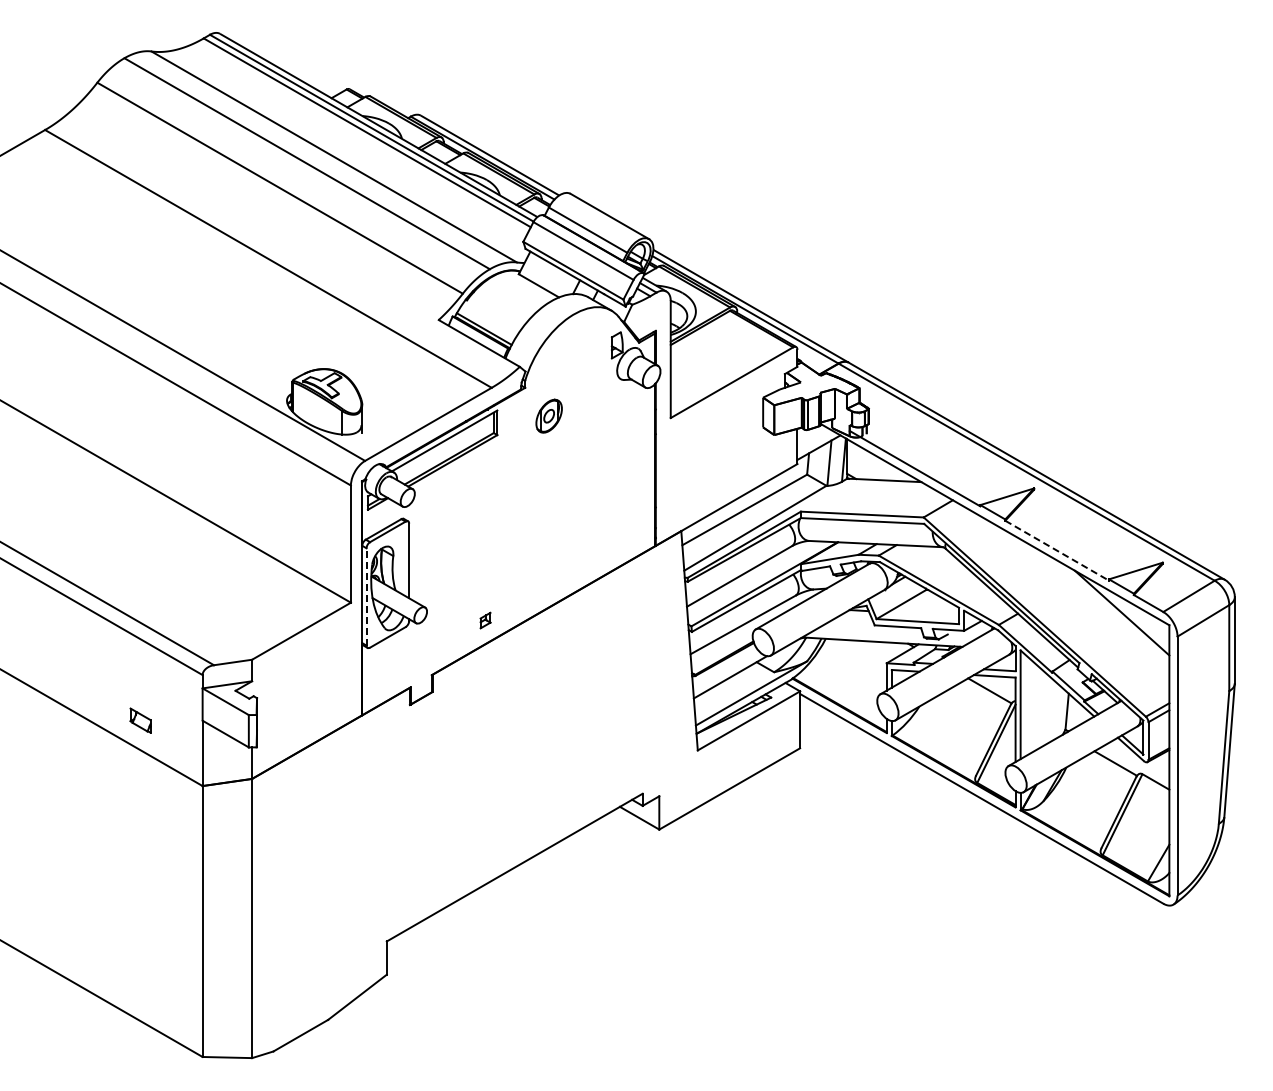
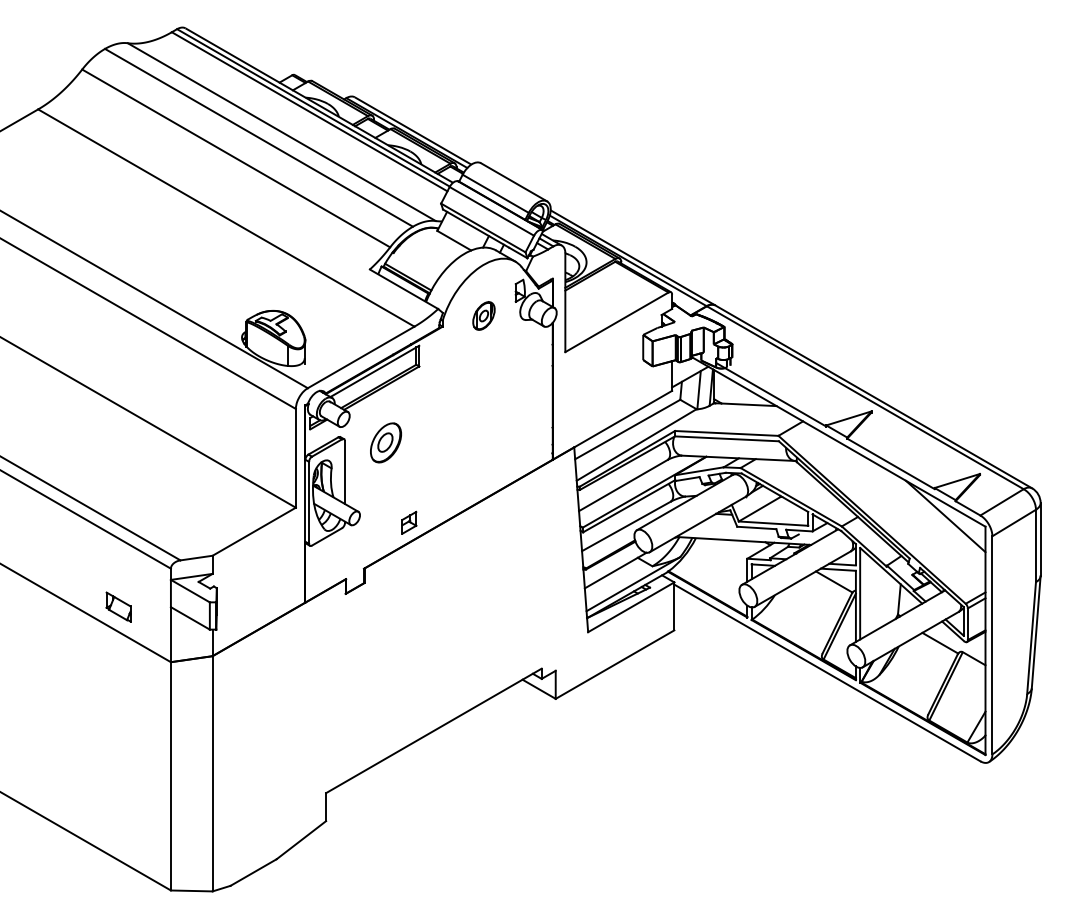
part: (548, 415) -> (483, 315), moved
part: (457, 525) -> (385, 442), added
line: (1057, 550) -> (891, 463), dashed -> solid
line: (366, 596) -> (308, 502), dashed -> solid
part: (485, 620) -> (409, 522), size x1.67
part: (140, 720) -> (118, 606), size x1.43

